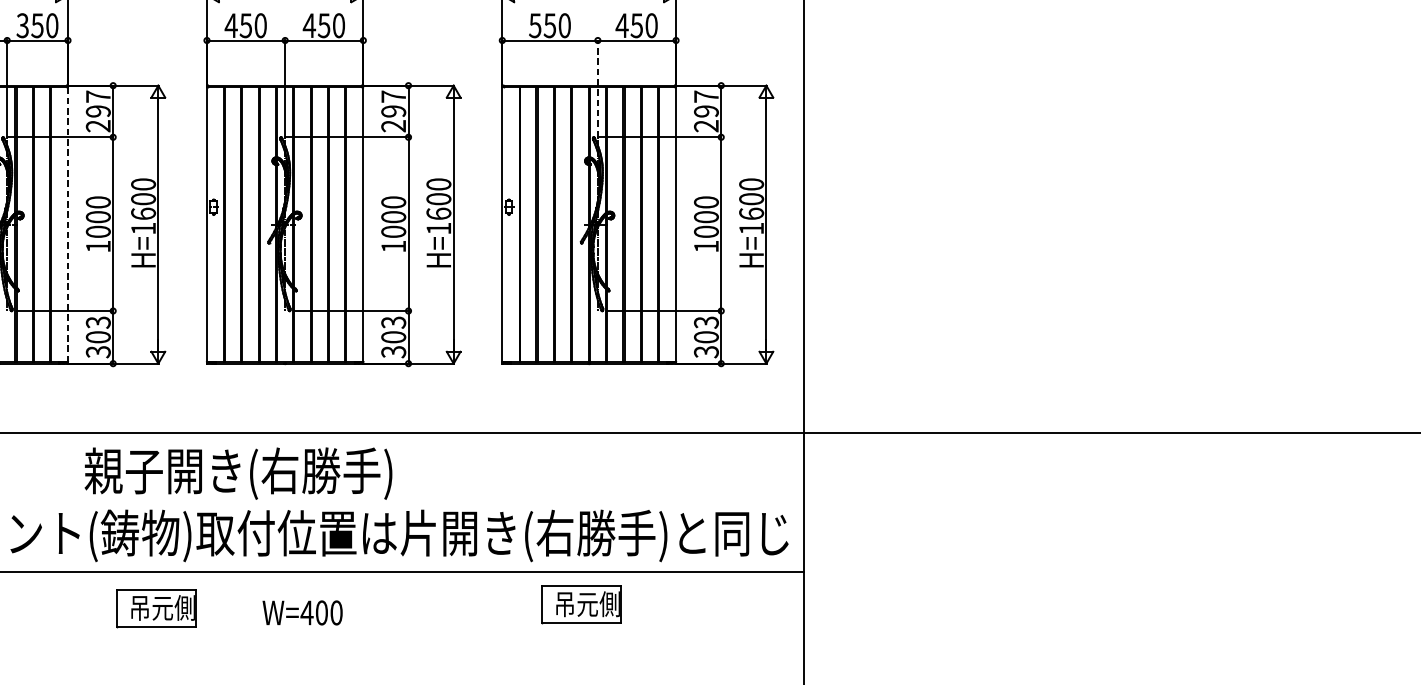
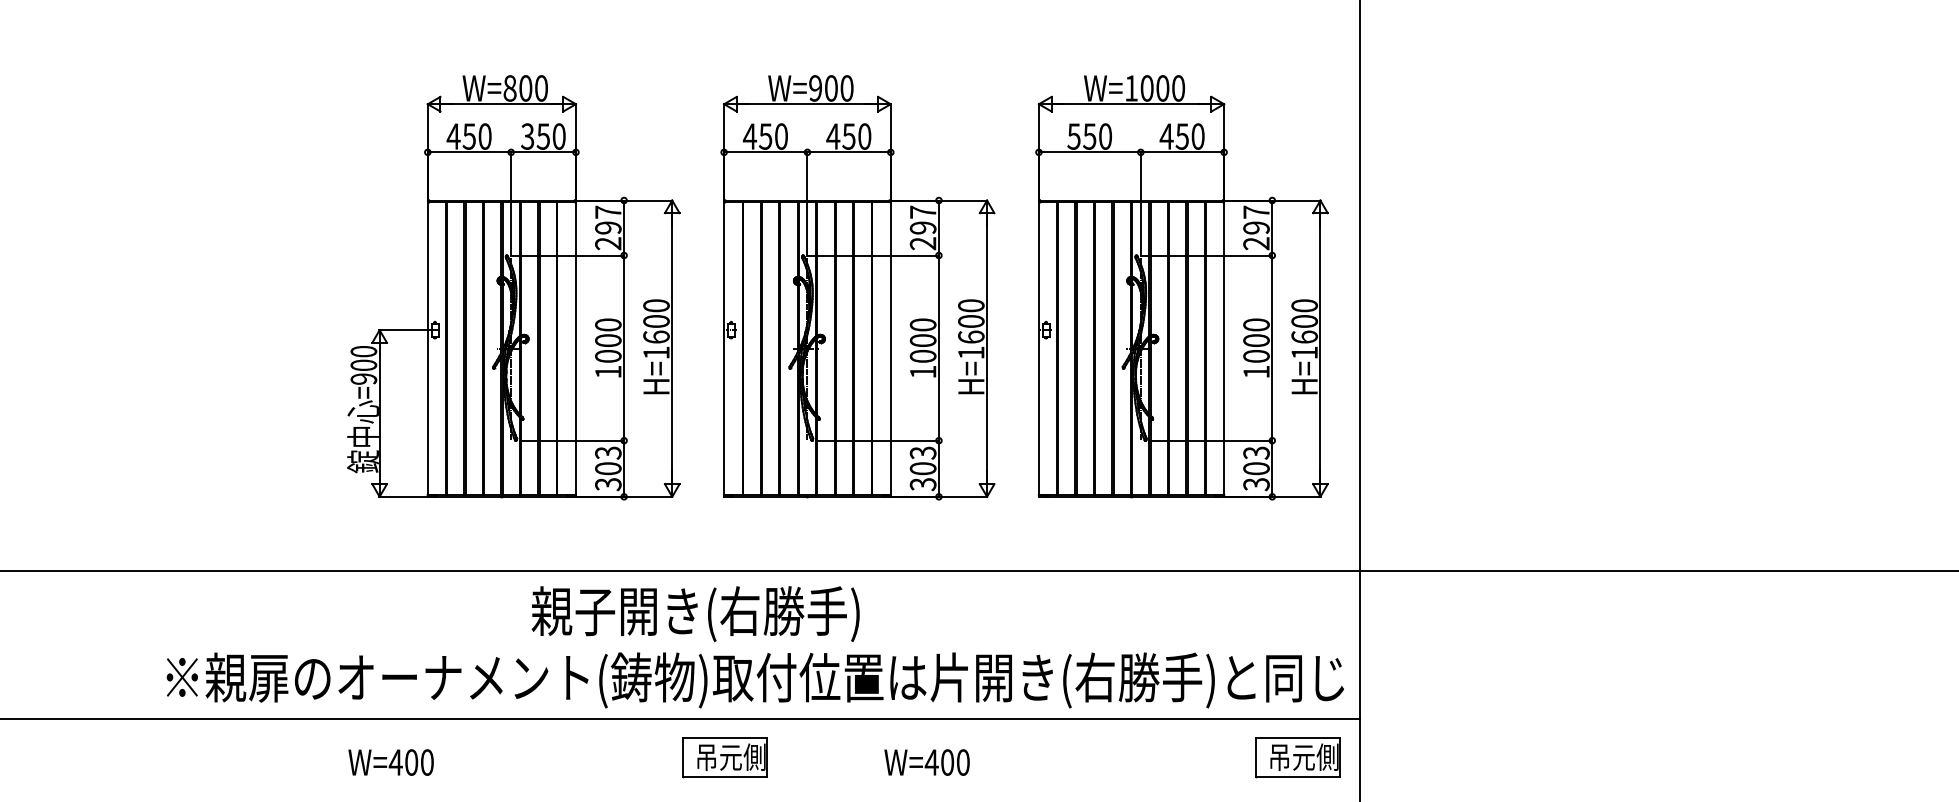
line: (597, 88) -> (1140, 203), dashed -> solid
line: (67, 225) -> (575, 349), dashed -> solid
text: (238, 474) -> (695, 614), moved
part: (581, 604) -> (1297, 757), moved
part: (156, 608) -> (724, 757), moved
text: (302, 612) -> (926, 762), moved

